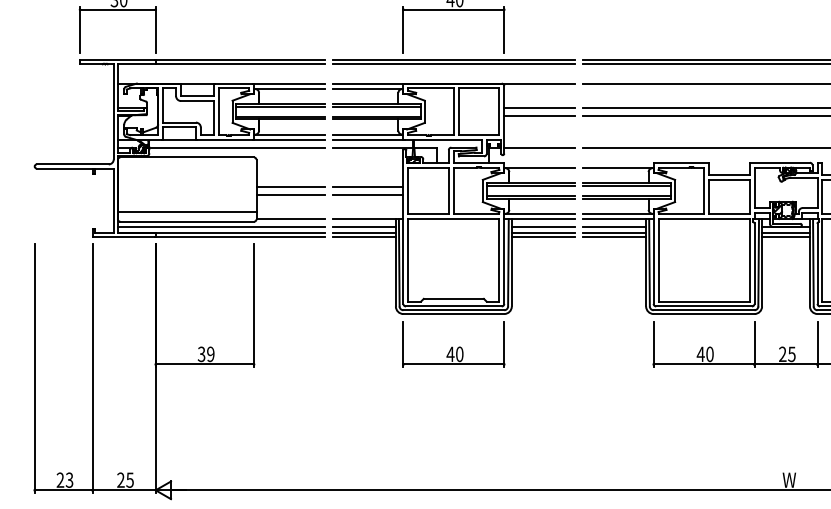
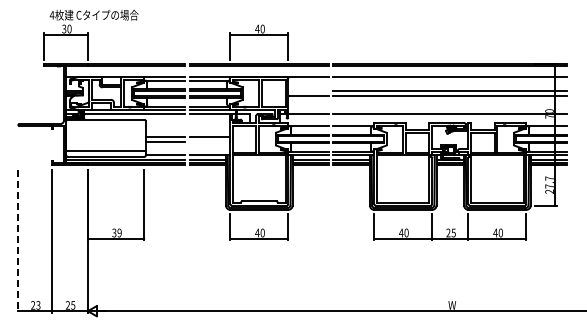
line: (539, 108) -> (308, 91), removed
line: (367, 195) -> (209, 141), removed
line: (34, 369) -> (18, 241), solid -> dashed

